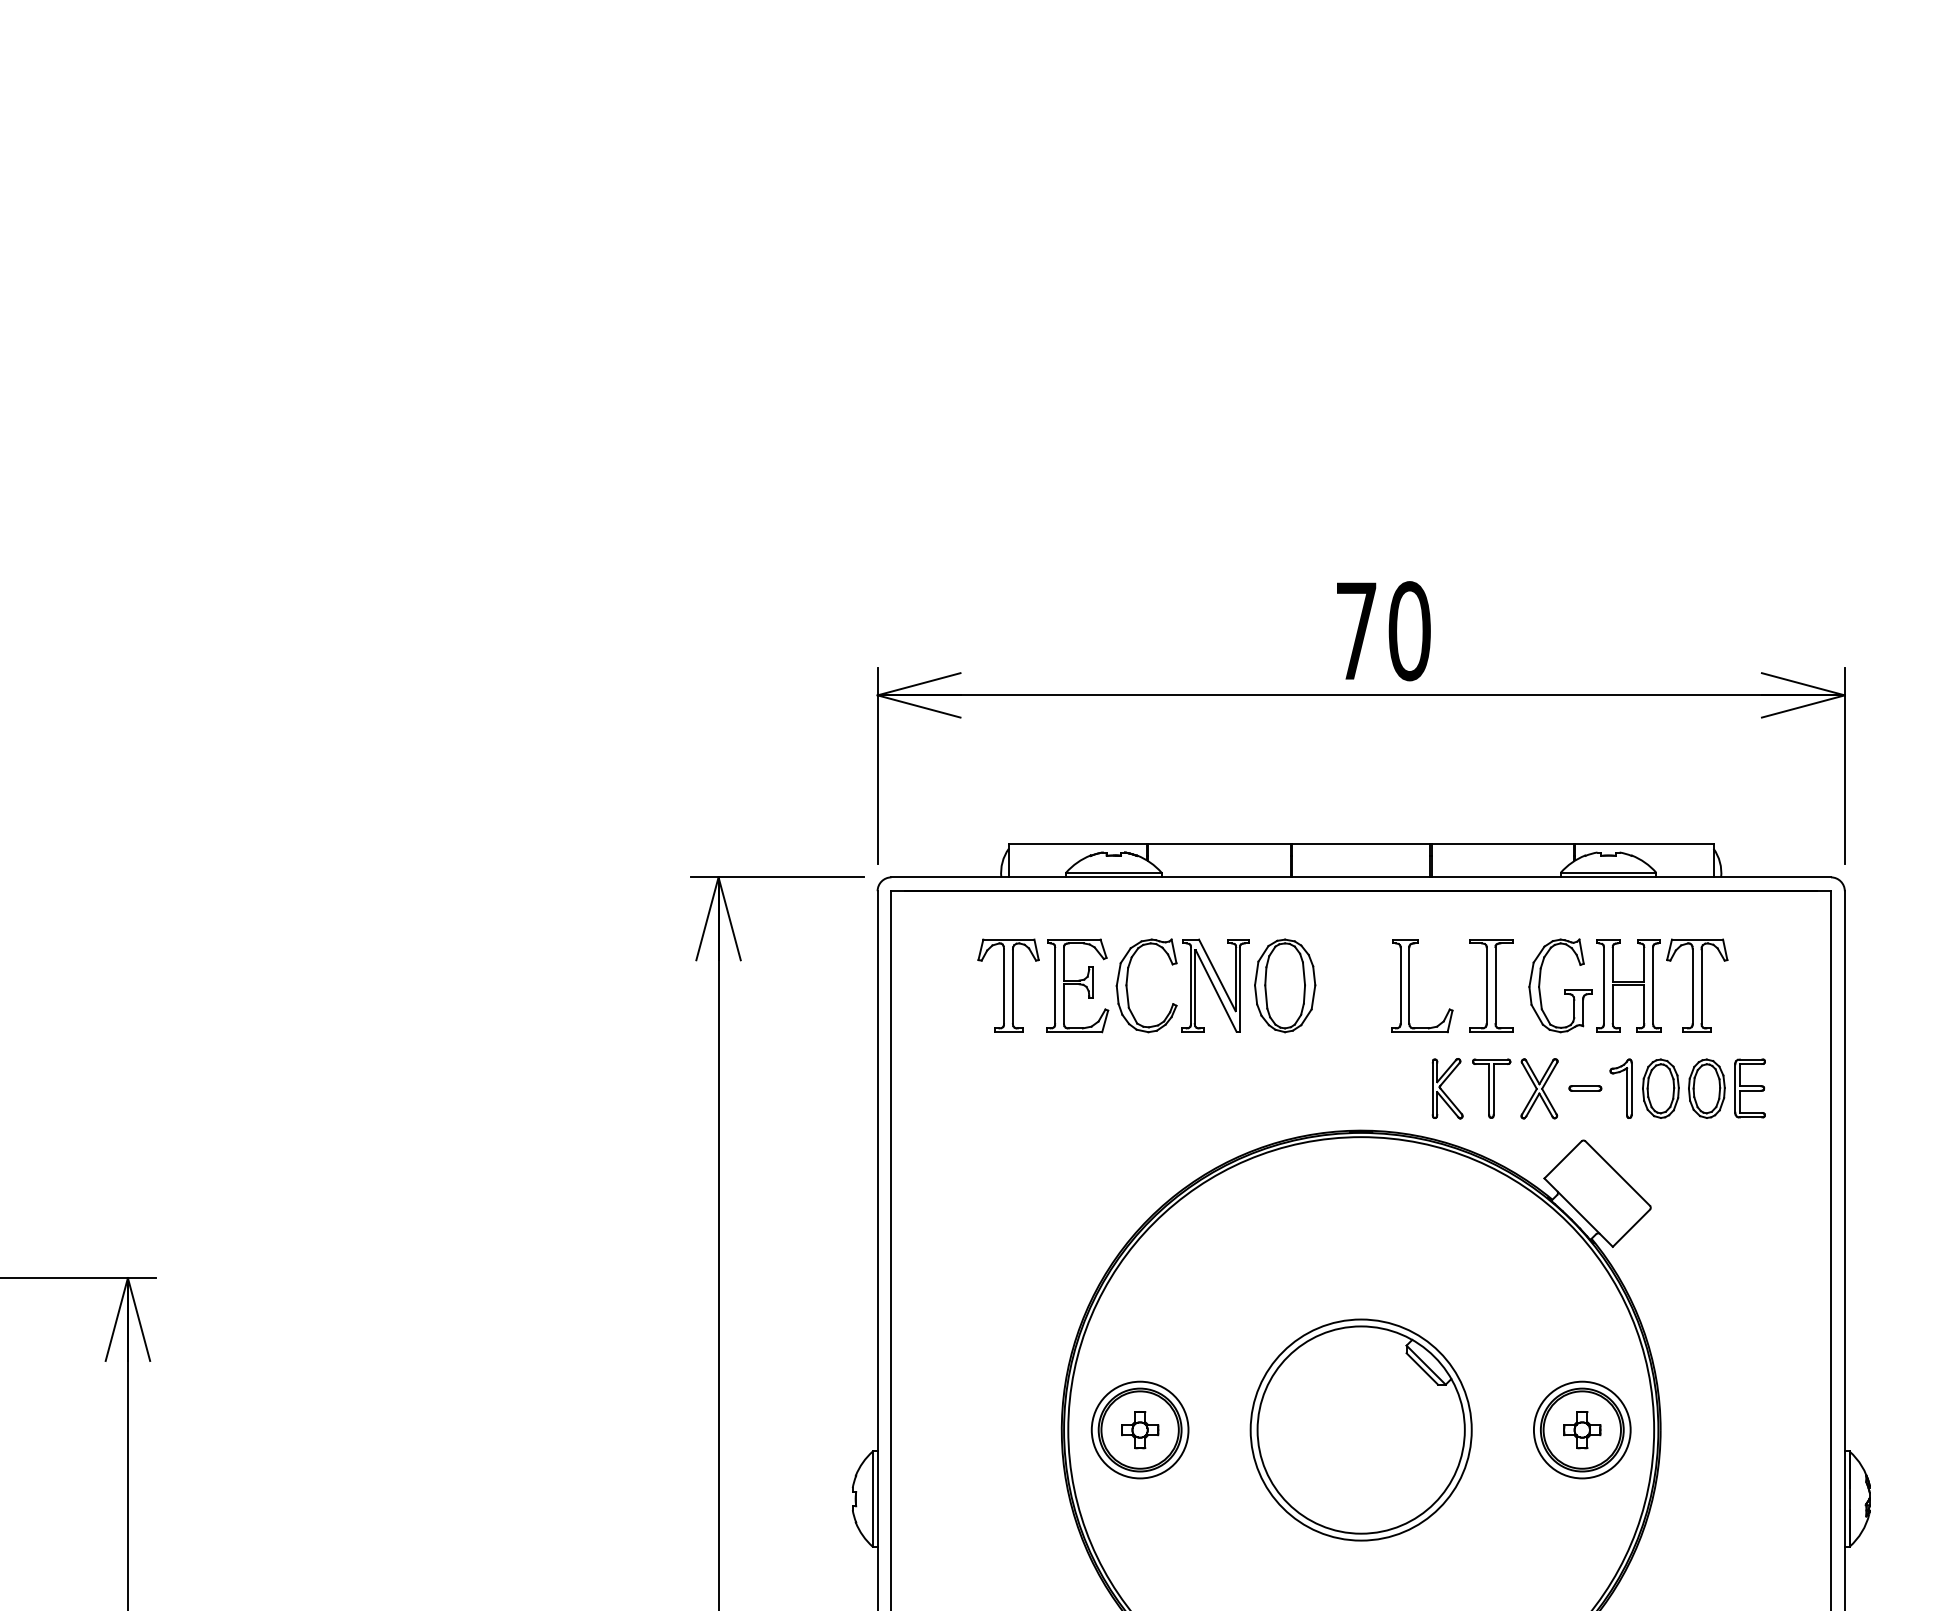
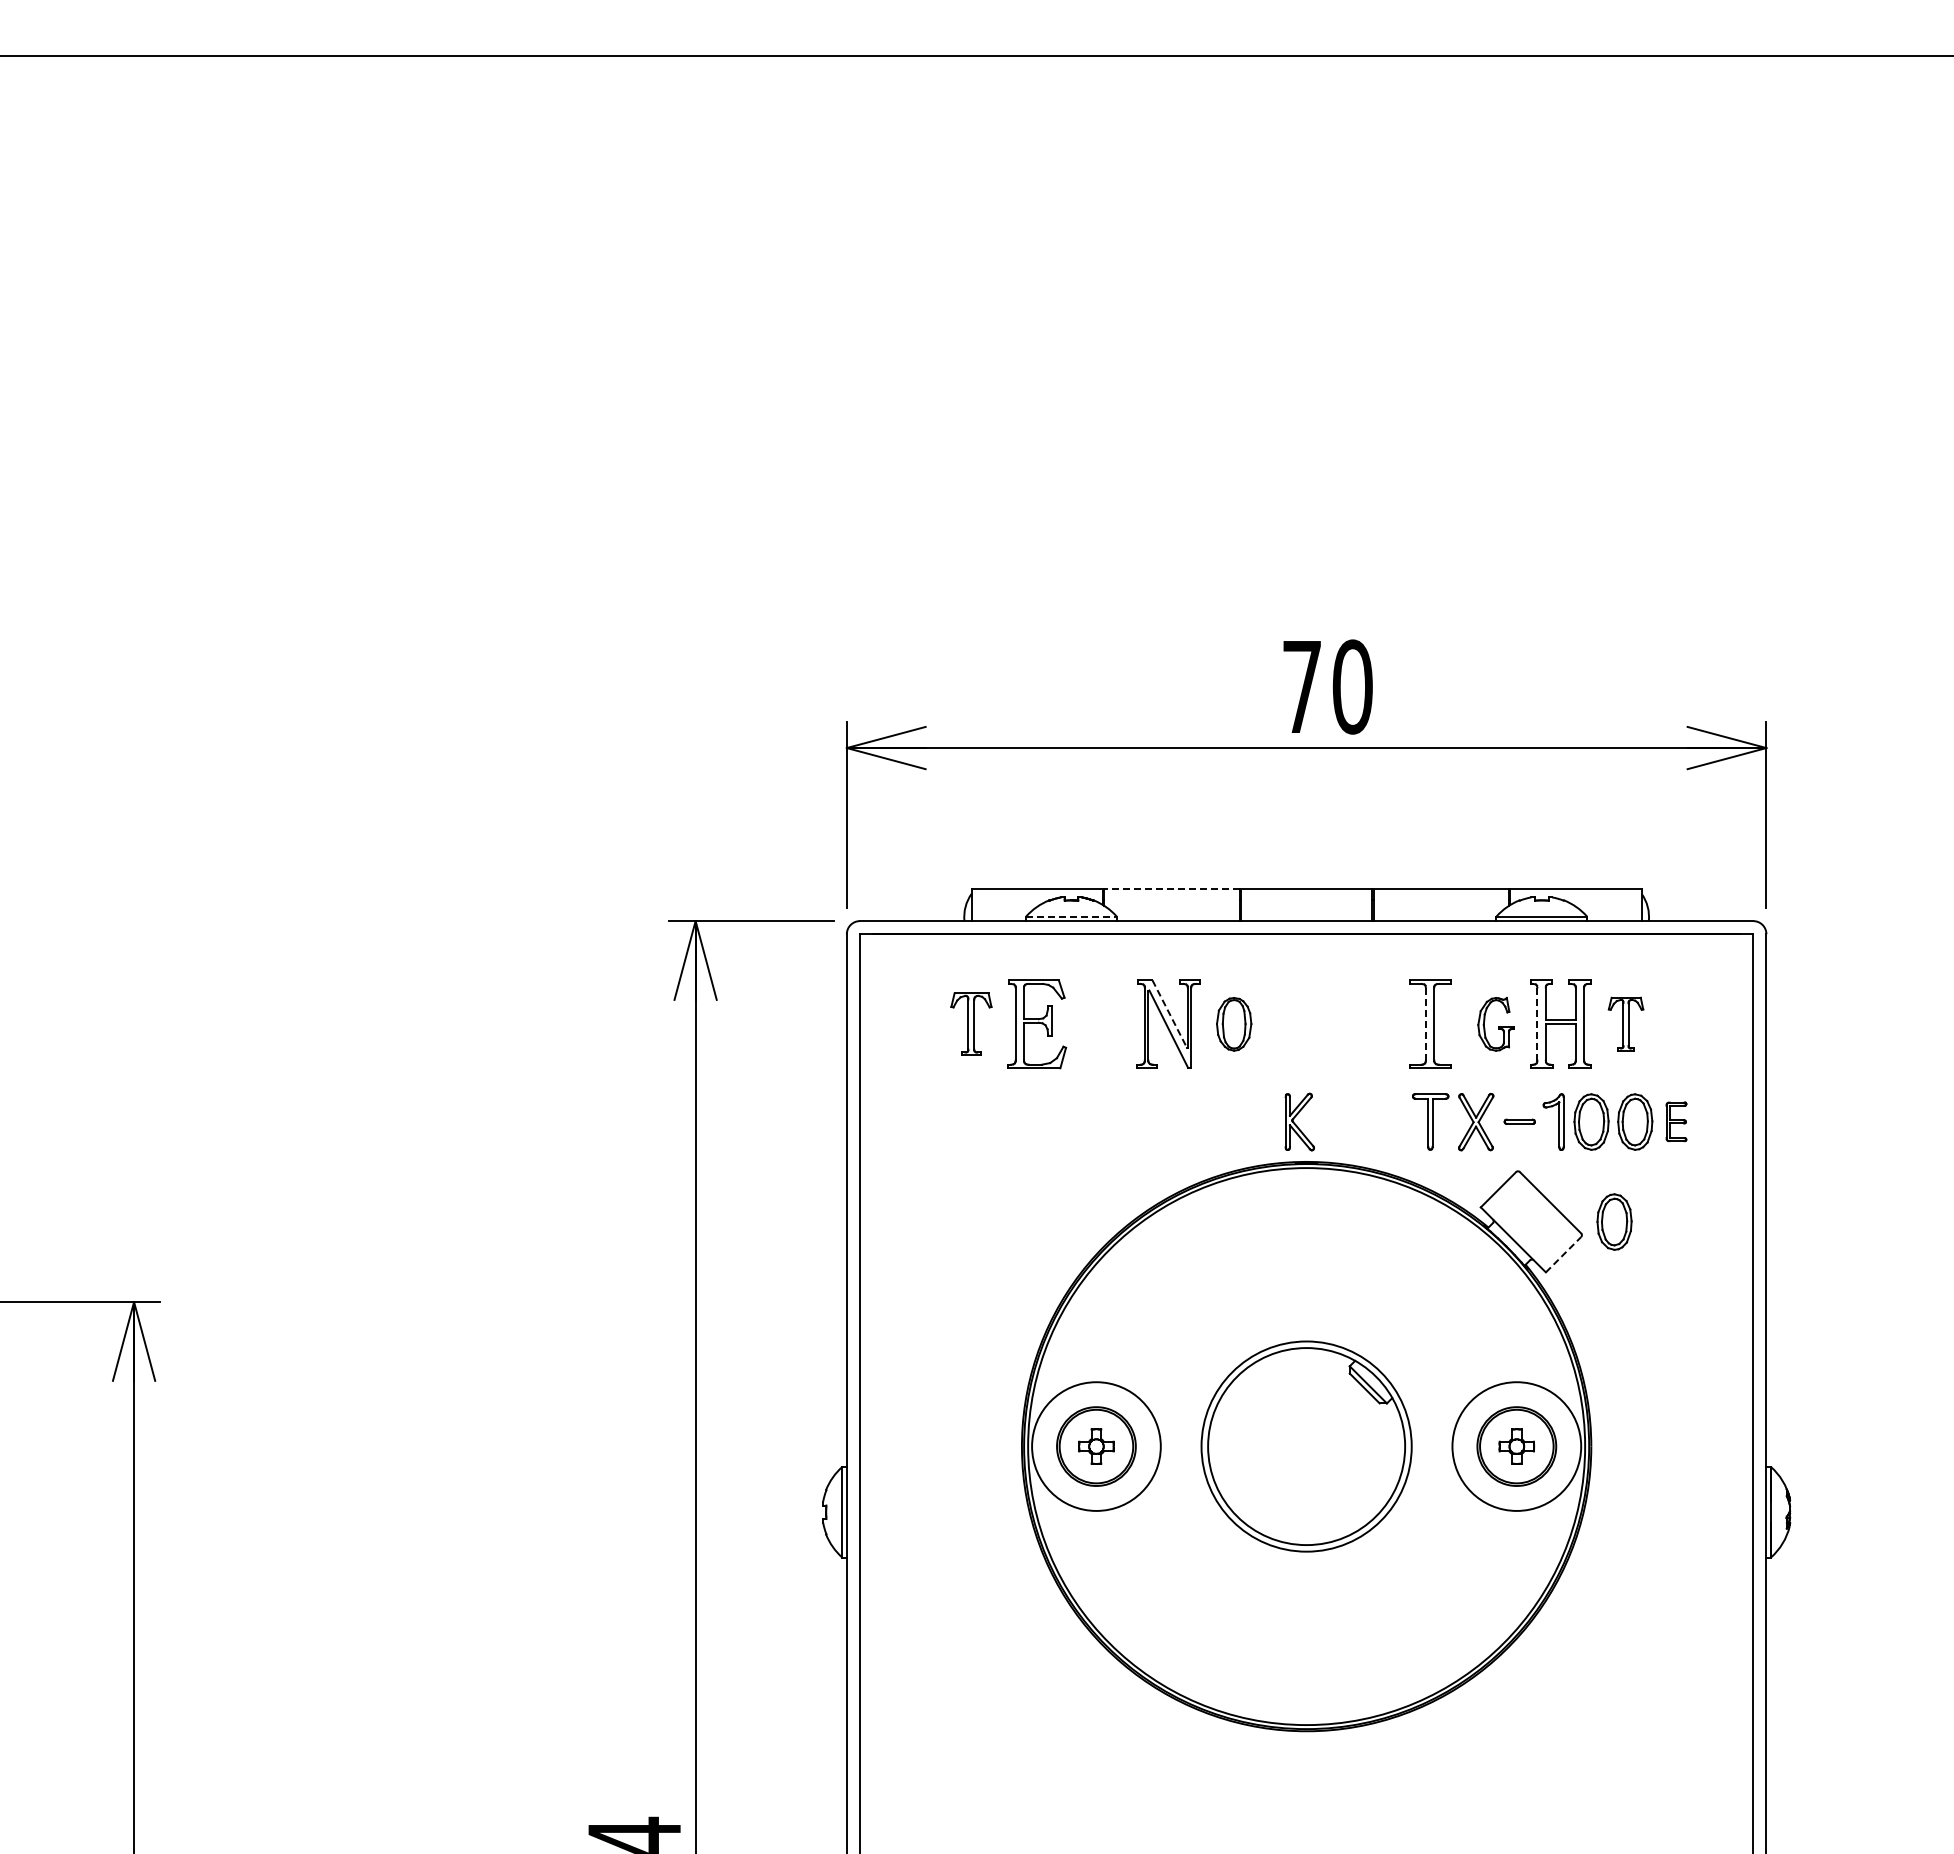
line: (1219, 843) -> (1171, 888), solid -> dashed
line: (1113, 872) -> (1071, 916), solid -> dashed
line: (1218, 975) -> (1170, 1014), solid -> dashed
part: (1008, 985) -> (971, 1023), size x0.7
part: (1696, 985) -> (1625, 1023), size x0.6
part: (1127, 986) -> (1084, 1024), removed
part: (1284, 986) -> (1233, 1024), size x0.6
part: (1409, 986) -> (1352, 1024), removed
line: (1486, 986) -> (1425, 1024), solid -> dashed
part: (1559, 986) -> (1495, 1024), size x0.6
line: (1604, 986) -> (1537, 1024), solid -> dashed
part: (1447, 1088) -> (1299, 1121), moved
part: (1750, 1088) -> (1676, 1121), size x0.7
part: (1685, 1193) -> (1614, 1221), added
line: (1631, 1228) -> (1563, 1254), solid -> dashed
circle: (1140, 1429) -> (1096, 1446), size x1.4
circle: (1581, 1429) -> (1516, 1446), size x1.4

